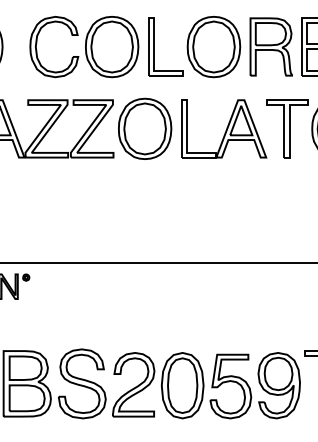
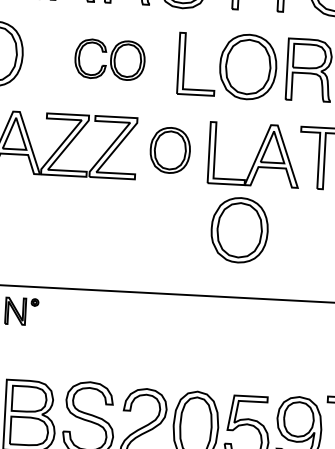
part: (84, 46) -> (110, 59), size x0.6
part: (145, 128) -> (170, 150), size x0.7
part: (213, 200) -> (239, 230), added

